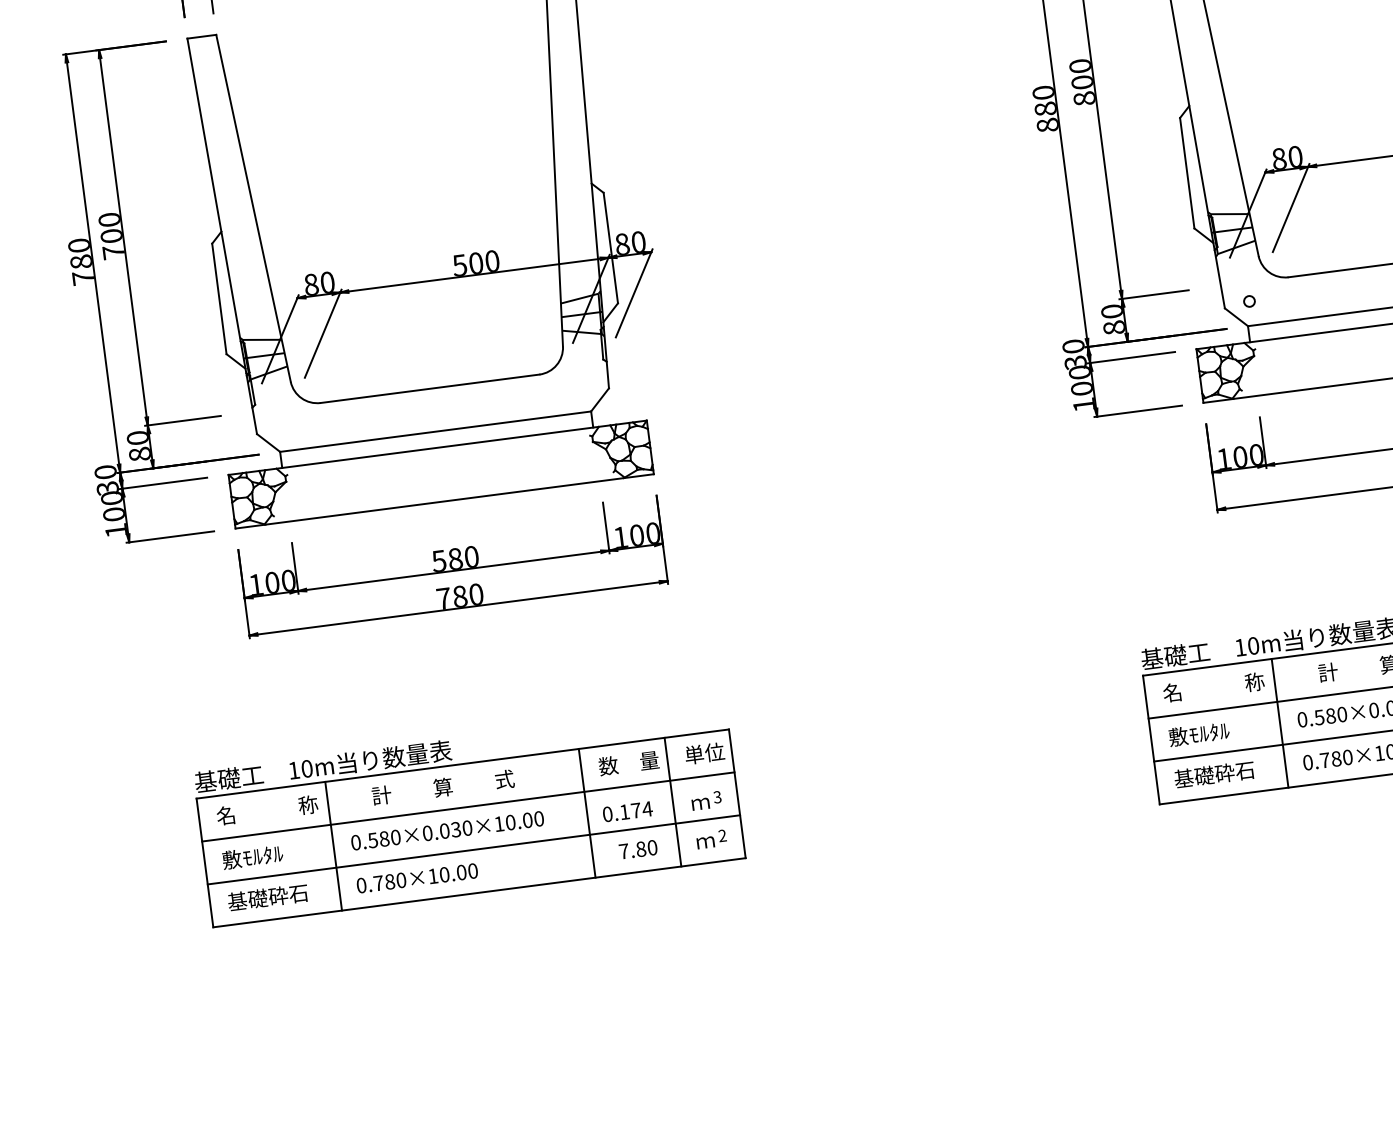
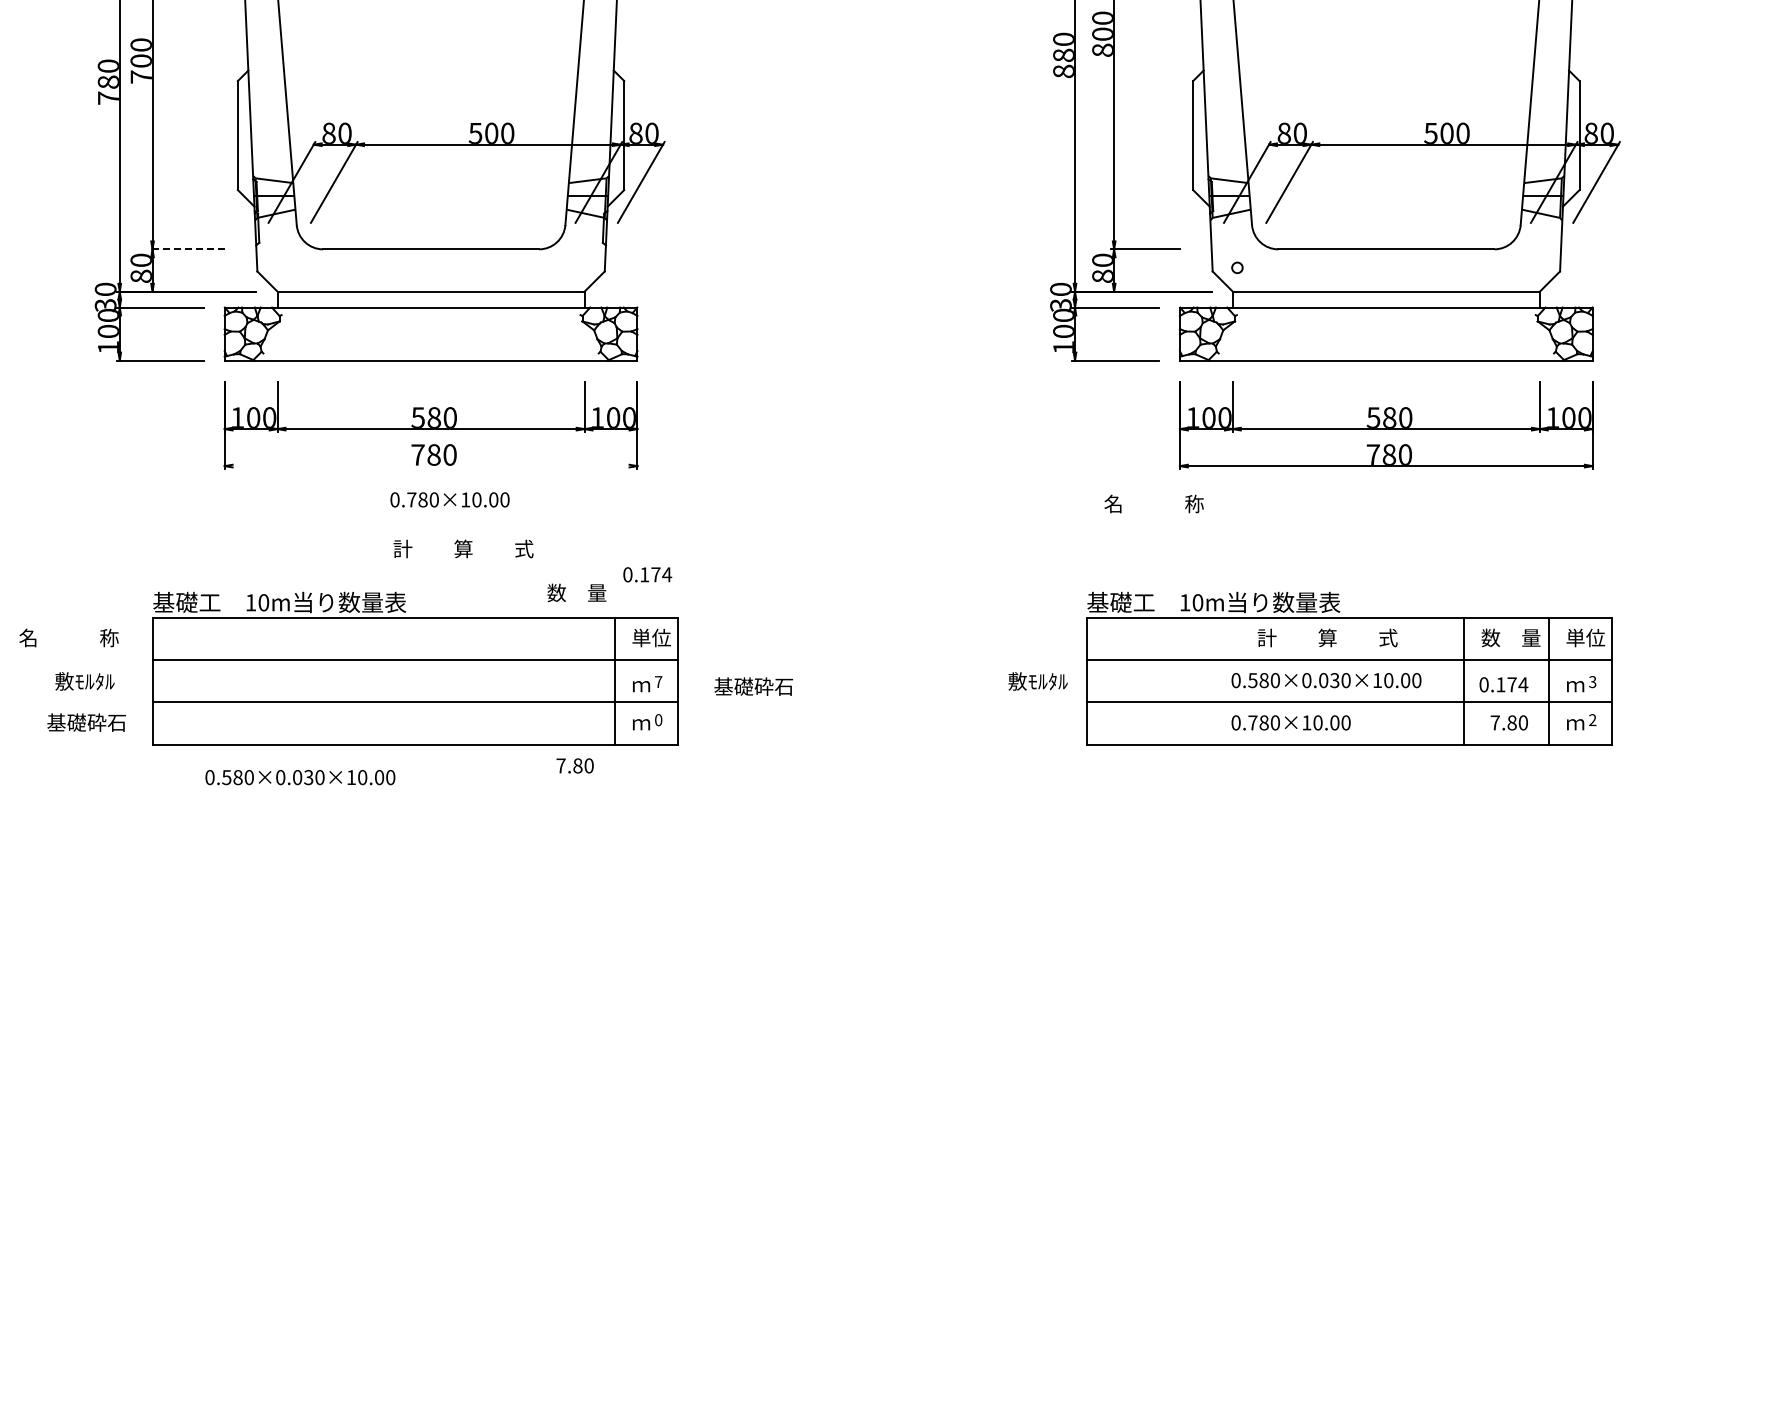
line: (182, 421) -> (186, 249), solid -> dashed
line: (458, 608) -> (430, 466), removed
text: (1213, 686) -> (1153, 503), moved
line: (1279, 722) -> (1213, 680), removed
text: (1198, 734) -> (1037, 681), moved
text: (628, 762) -> (576, 592), moved
text: (1214, 774) -> (753, 686), moved
text: (443, 786) -> (463, 548), moved
text: (717, 797) -> (658, 682), 3 -> 7
text: (266, 809) -> (68, 637), moved
text: (627, 811) -> (647, 574), moved
line: (587, 812) -> (530, 680), removed
text: (447, 830) -> (300, 777), moved
text: (722, 836) -> (658, 720), 2 -> 0
line: (333, 845) -> (279, 680), removed
text: (637, 849) -> (574, 765), moved
text: (252, 857) -> (84, 681), moved
text: (416, 877) -> (449, 499), moved
text: (267, 897) -> (86, 722), moved

